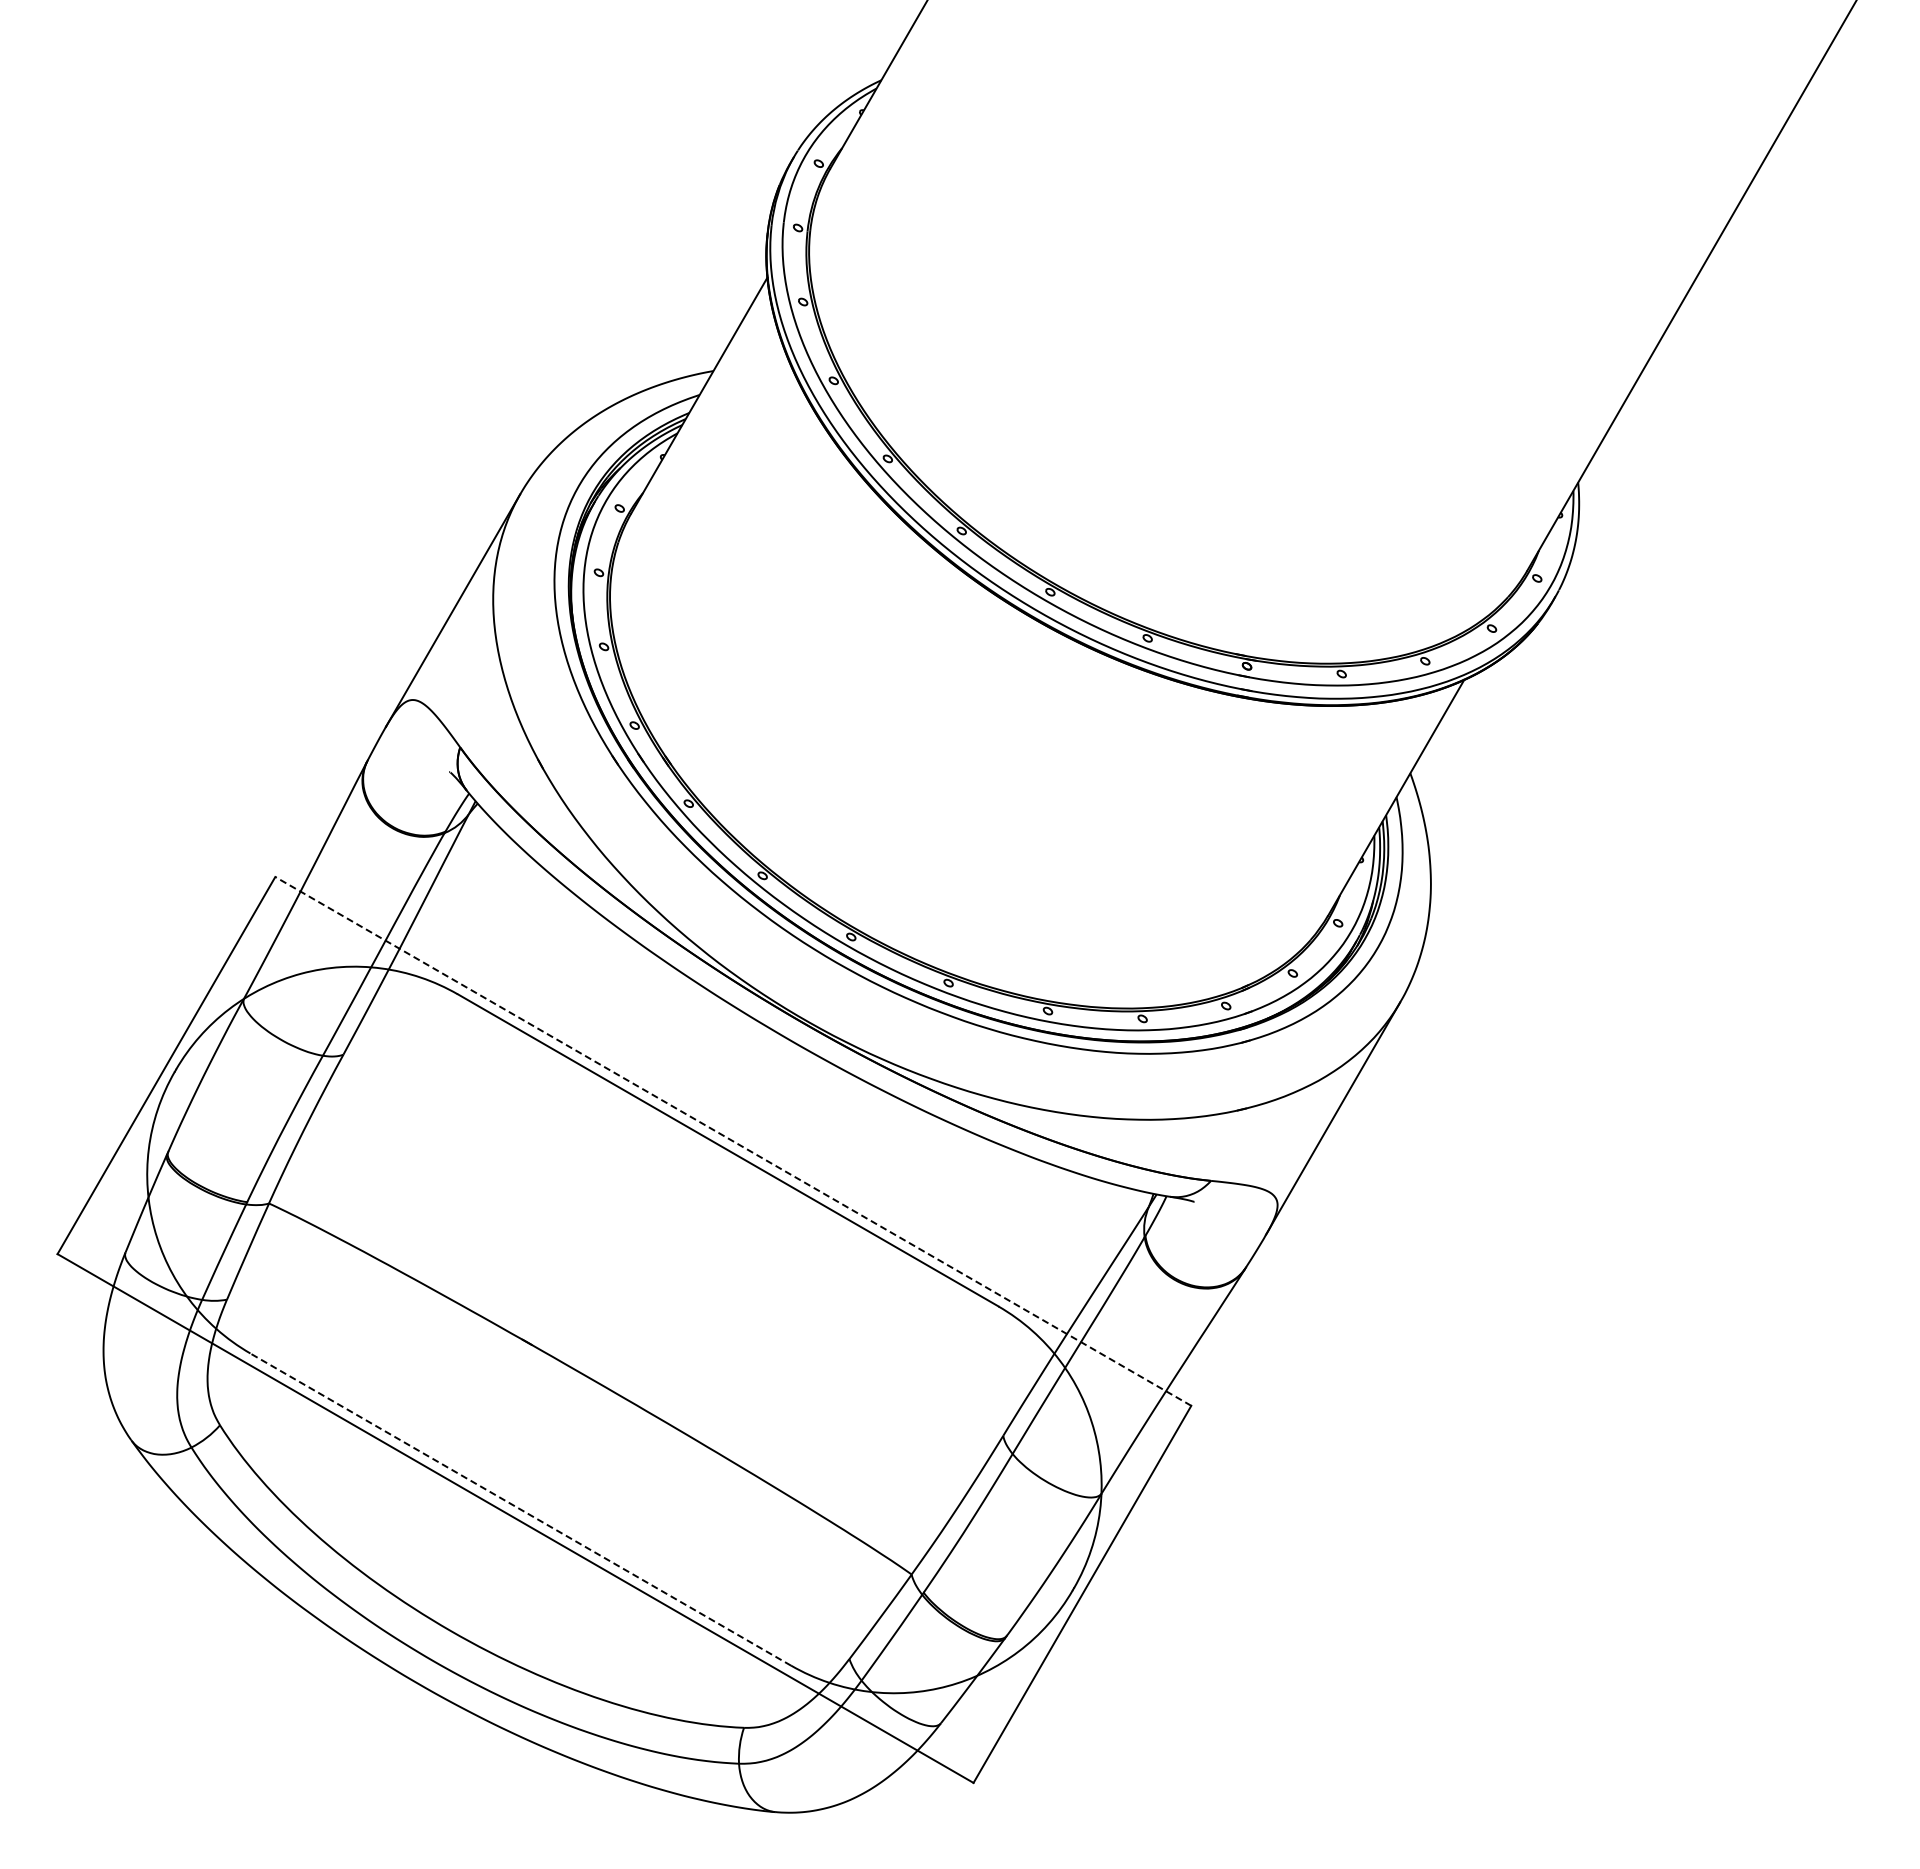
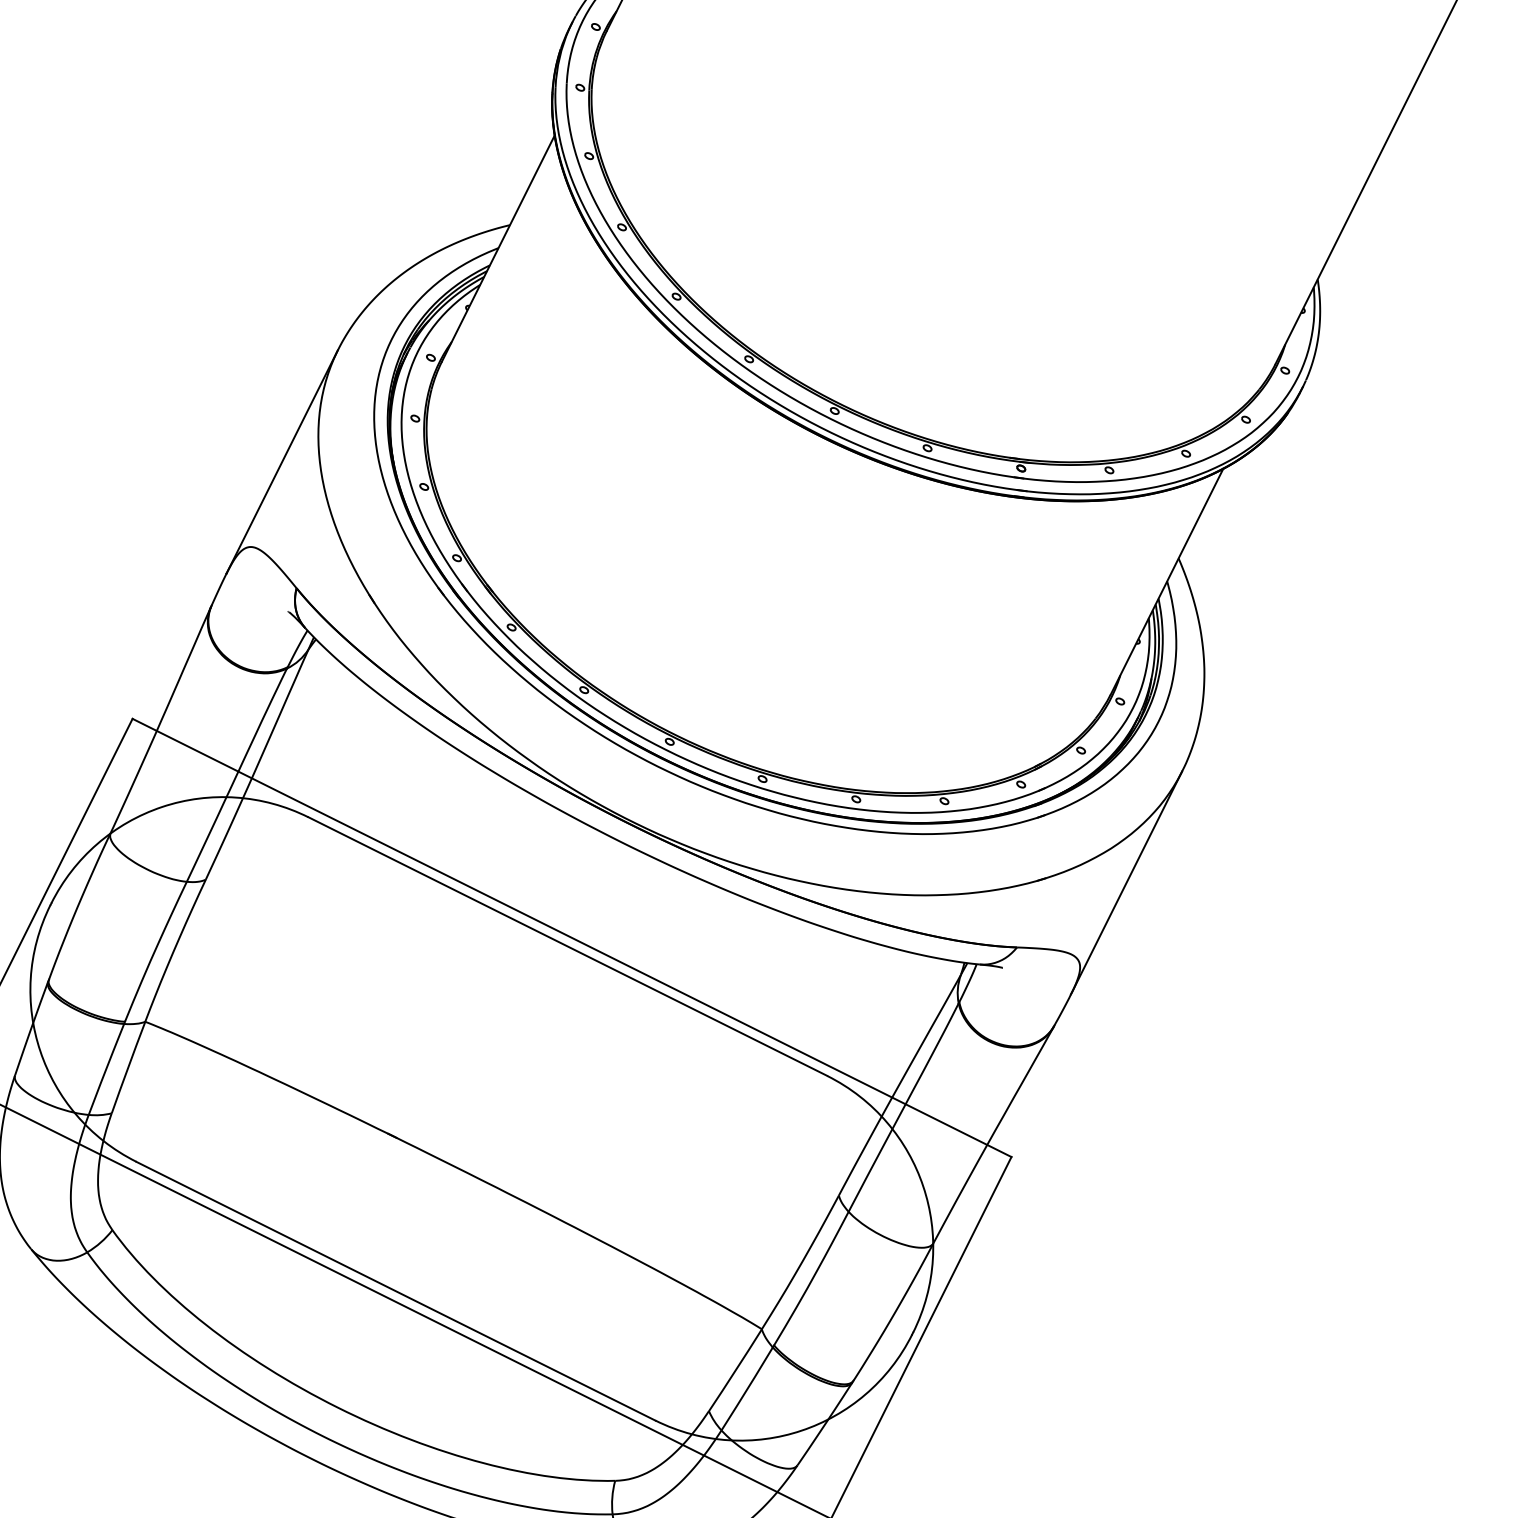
line: (733, 1141) -> (572, 938), dashed -> solid
line: (520, 1509) -> (395, 1291), dashed -> solid

